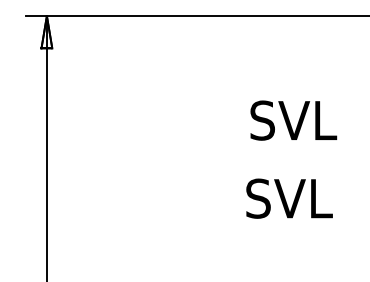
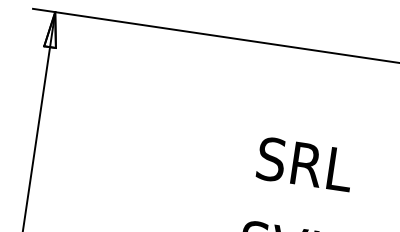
text: (307, 120) -> (319, 166), SVL -> SRL

